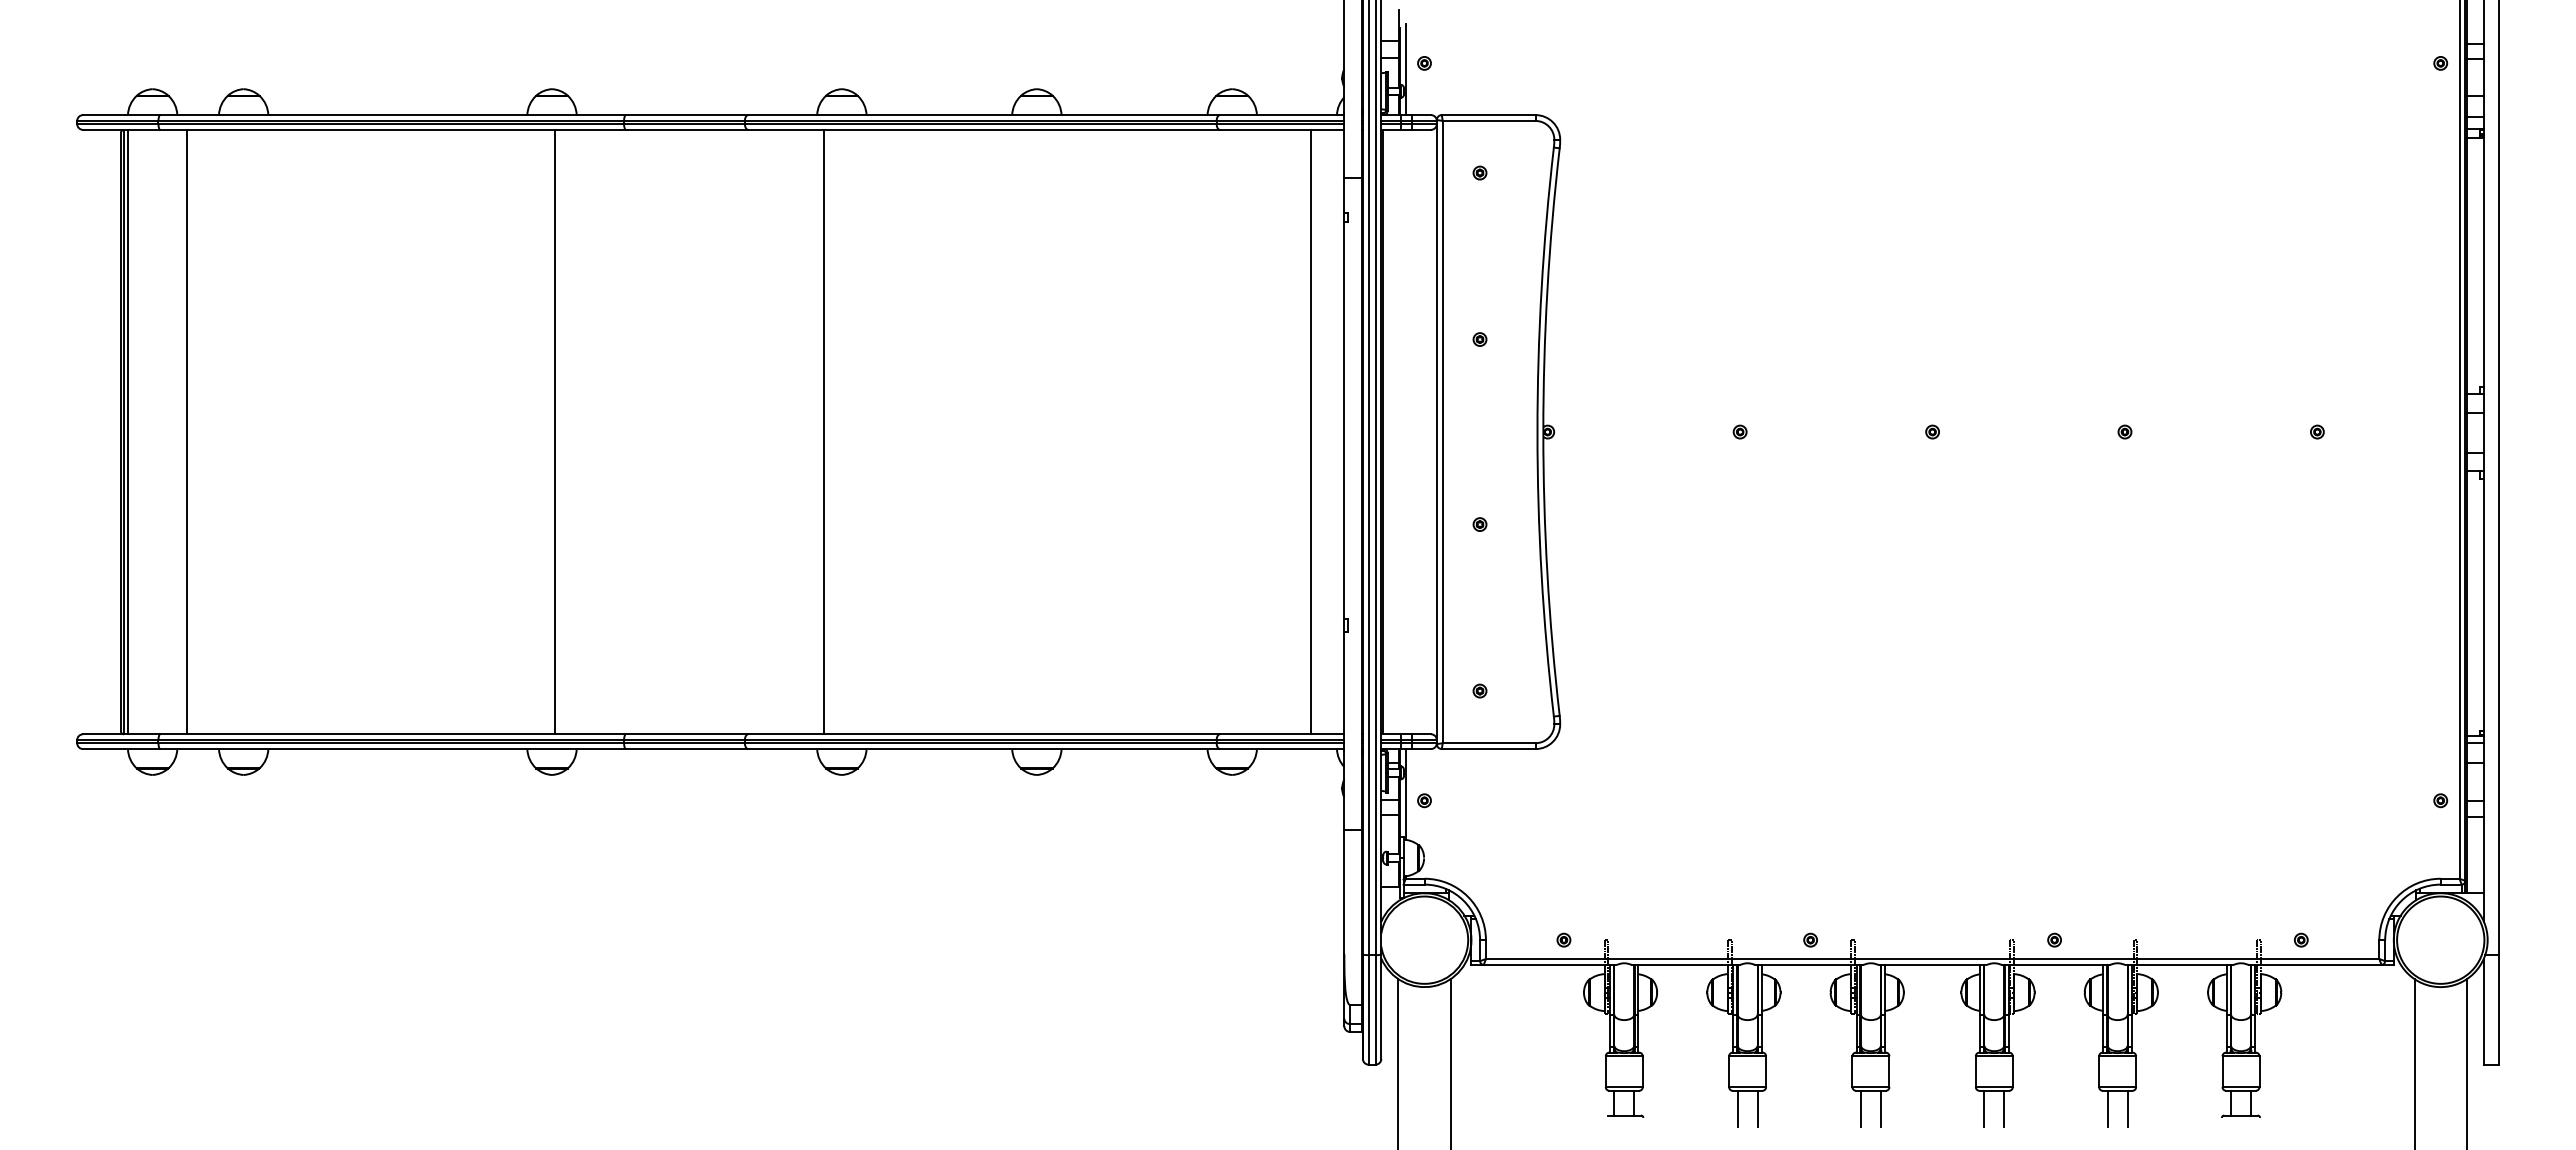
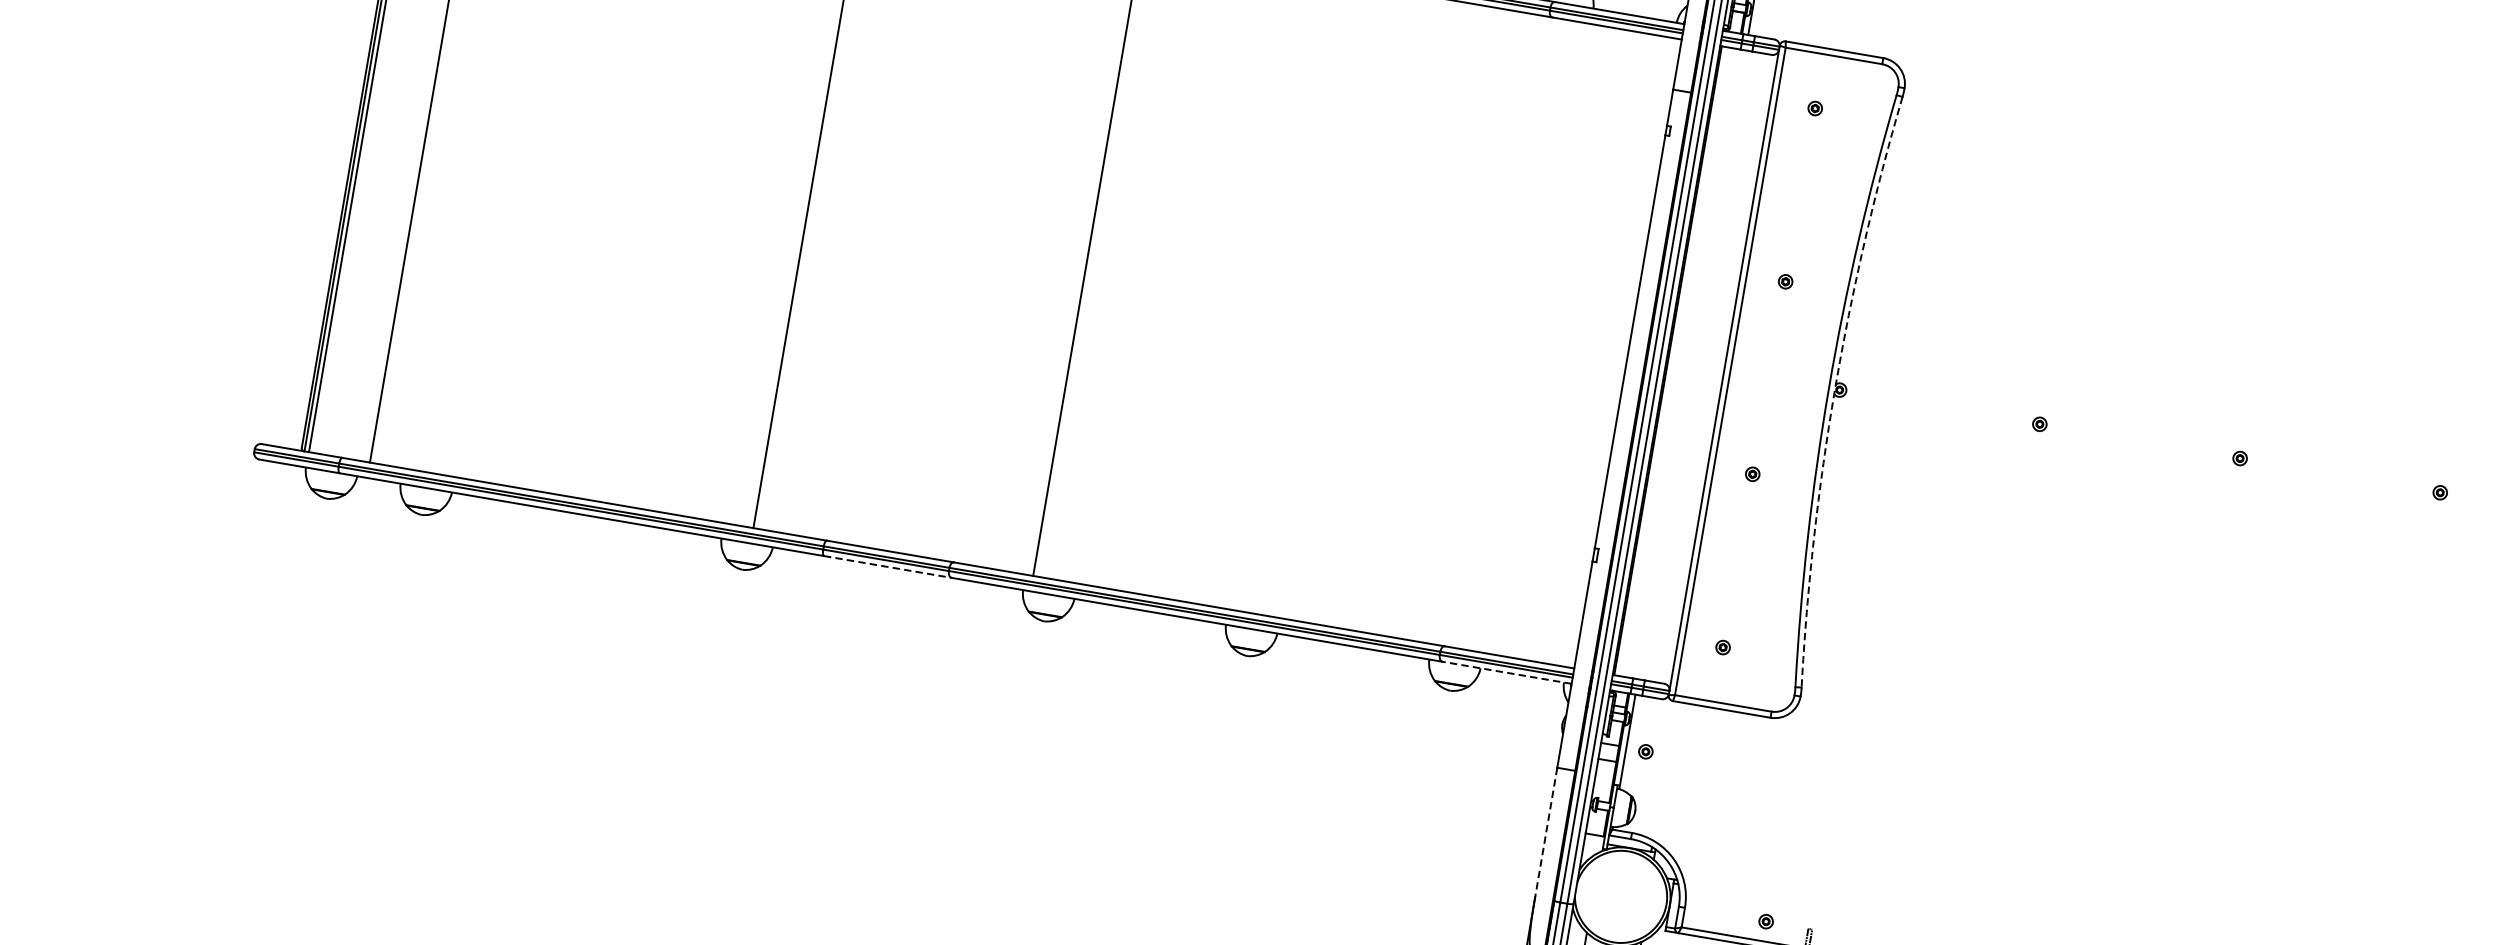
line: (1310, 431) -> (1592, 347), removed
arc: (1543, 432) -> (1835, 389), solid -> dashed
line: (687, 749) -> (888, 567), solid -> dashed
line: (1281, 749) -> (1506, 673), solid -> dashed
line: (1344, 892) -> (1546, 833), solid -> dashed

